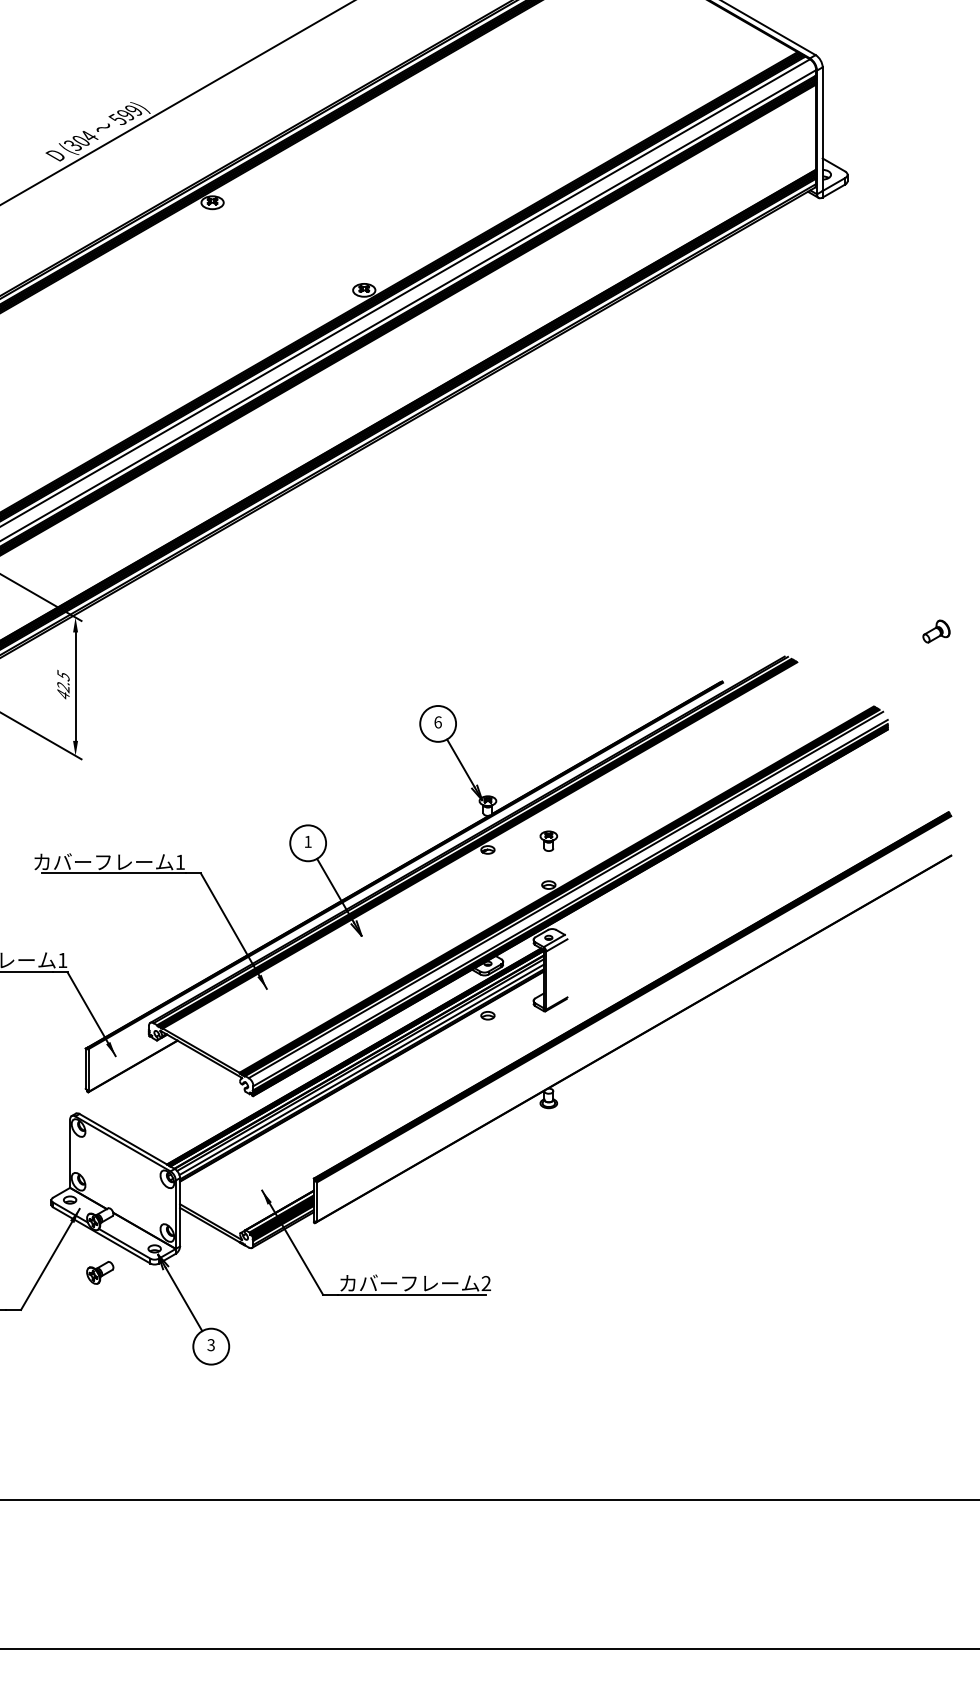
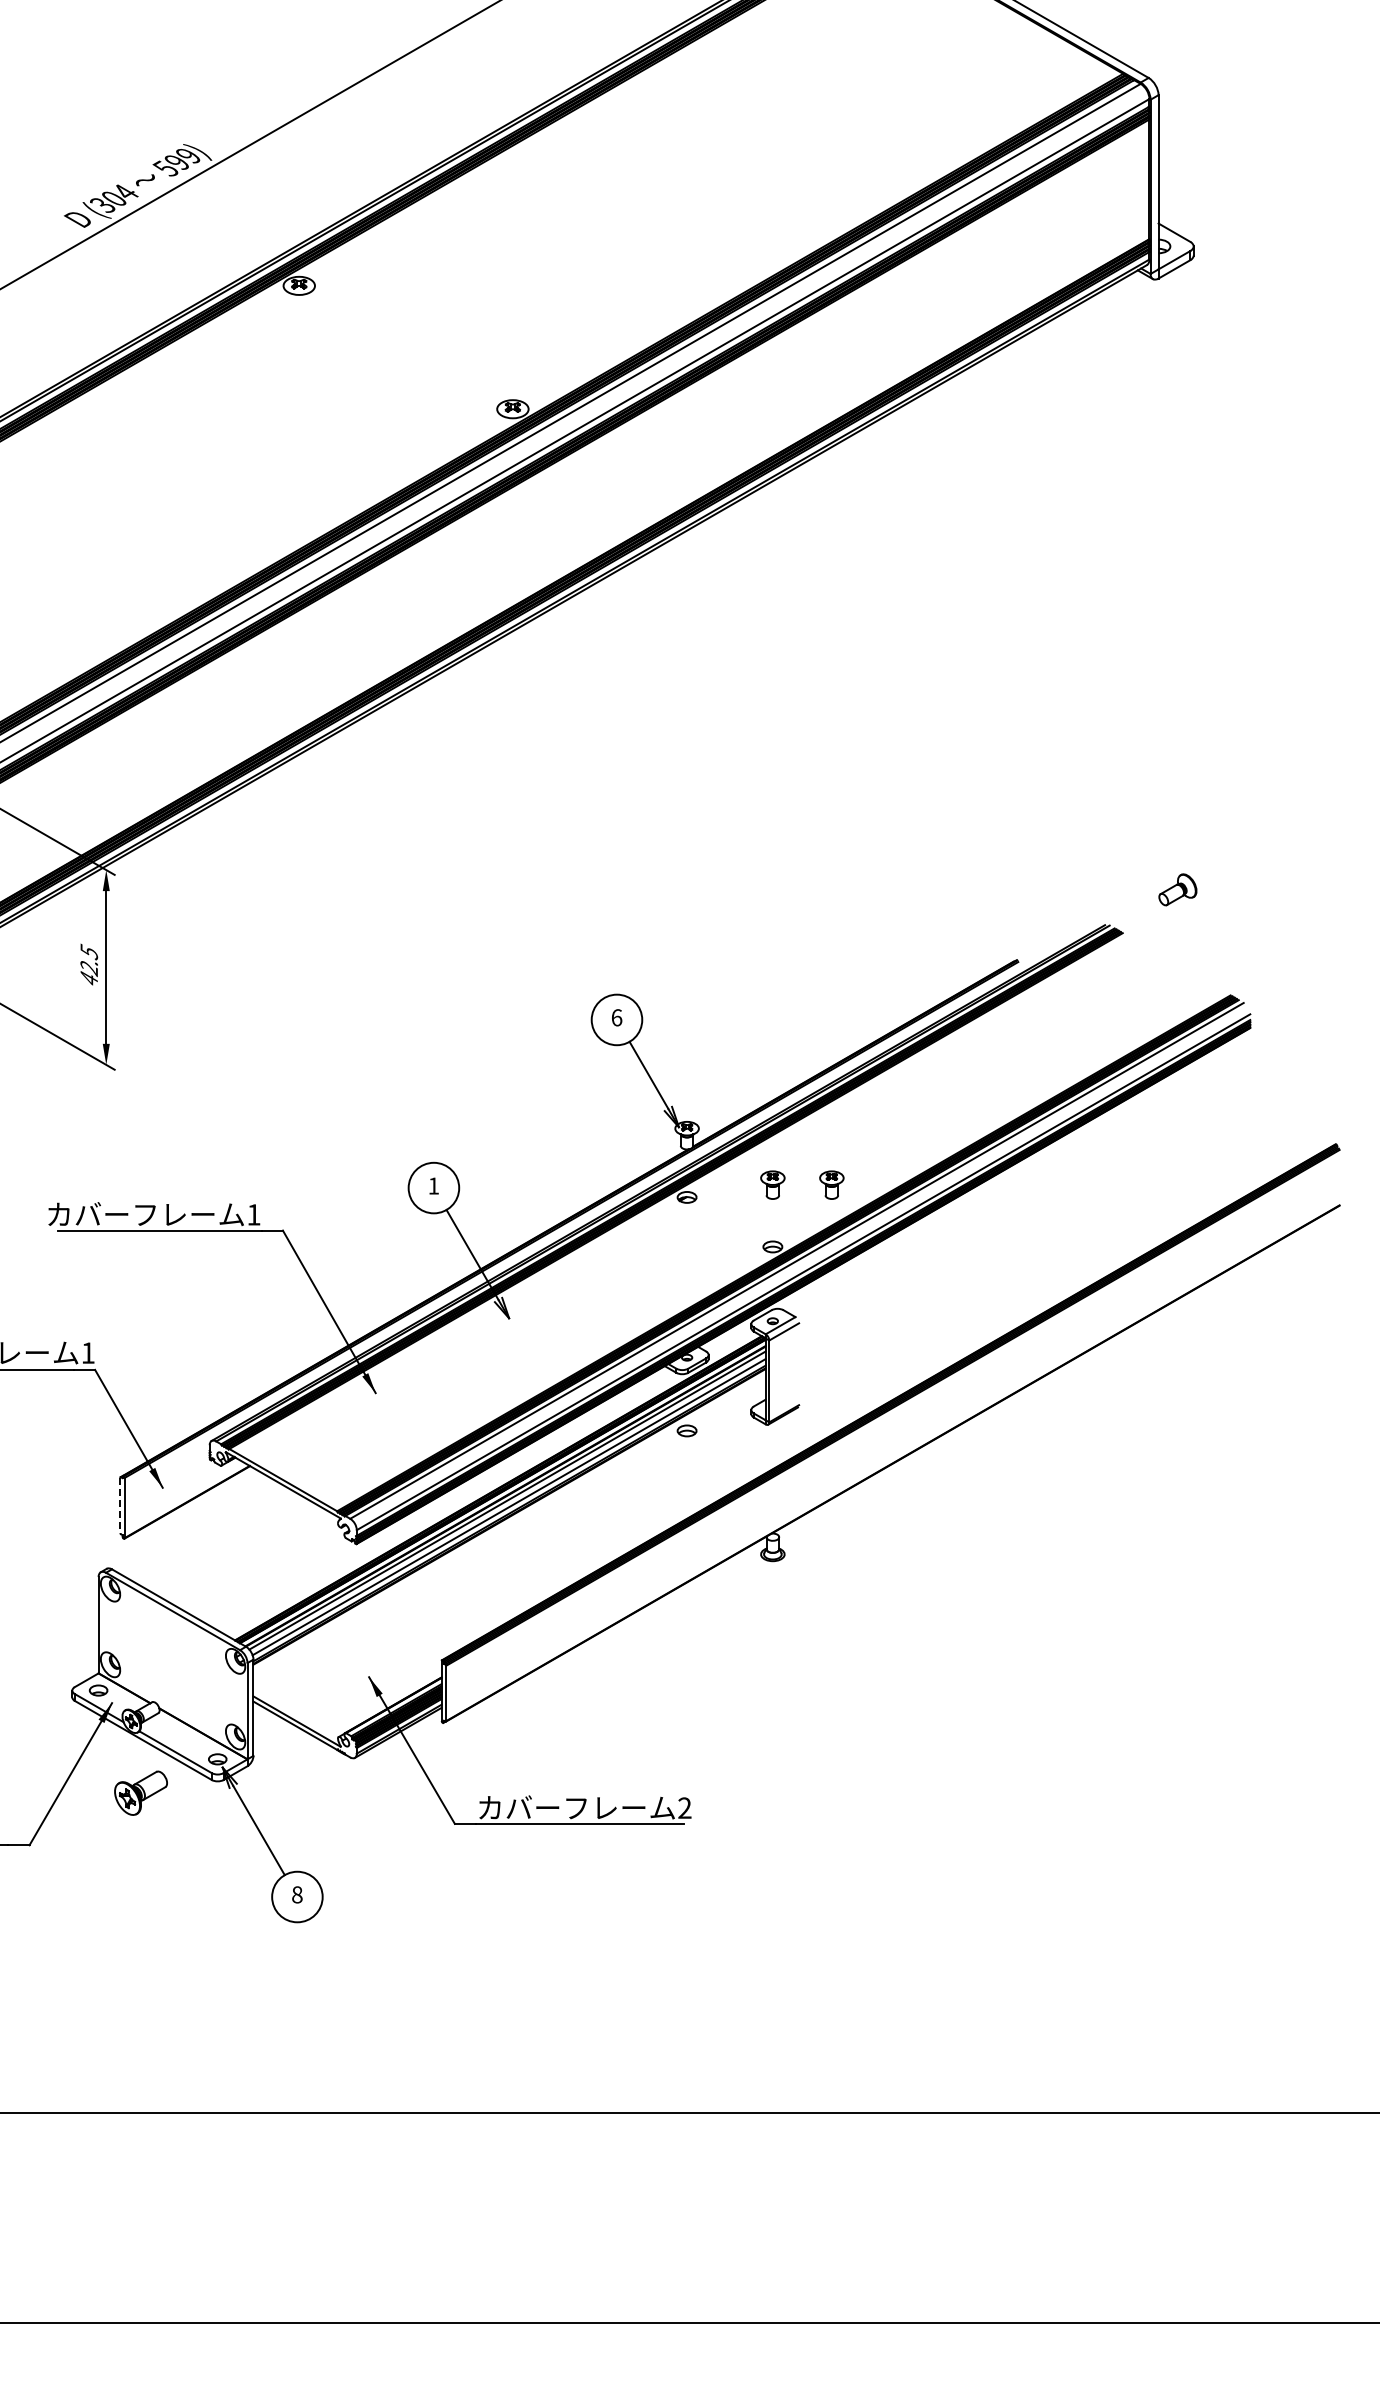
part: (936, 631) -> (1177, 889), moved
part: (590, 840) -> (831, 1184), added
line: (85, 1068) -> (120, 1505), solid -> dashed
part: (99, 1272) -> (140, 1792), size x1.4
text: (211, 1344) -> (297, 1894), 3 -> 8

